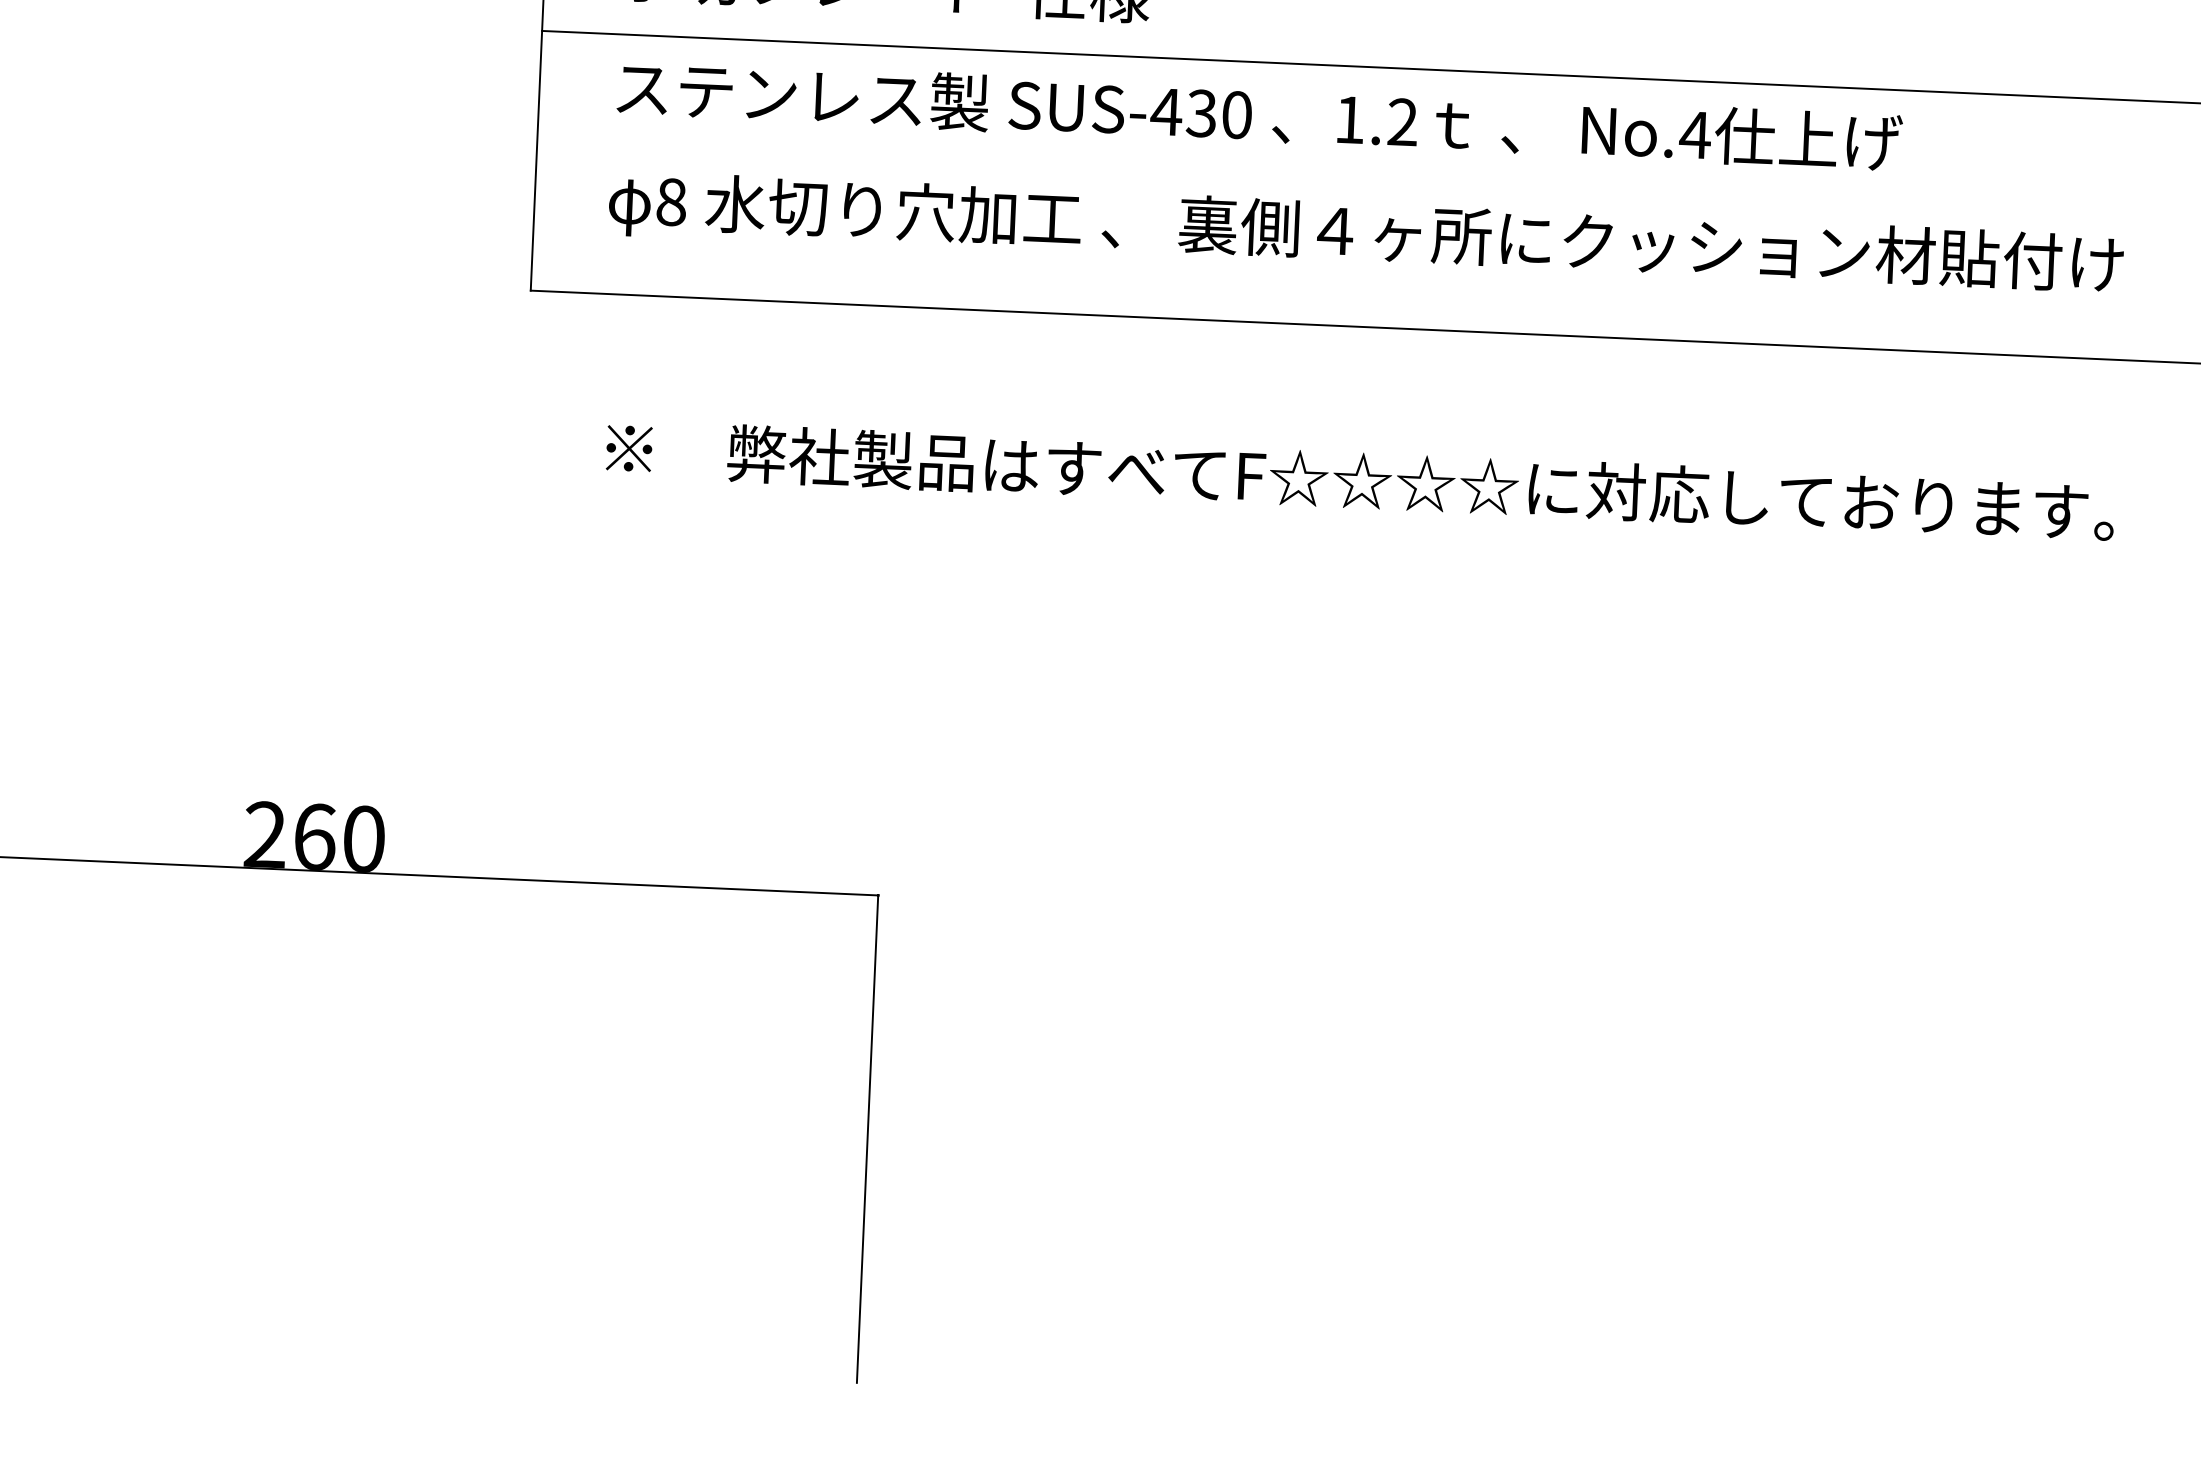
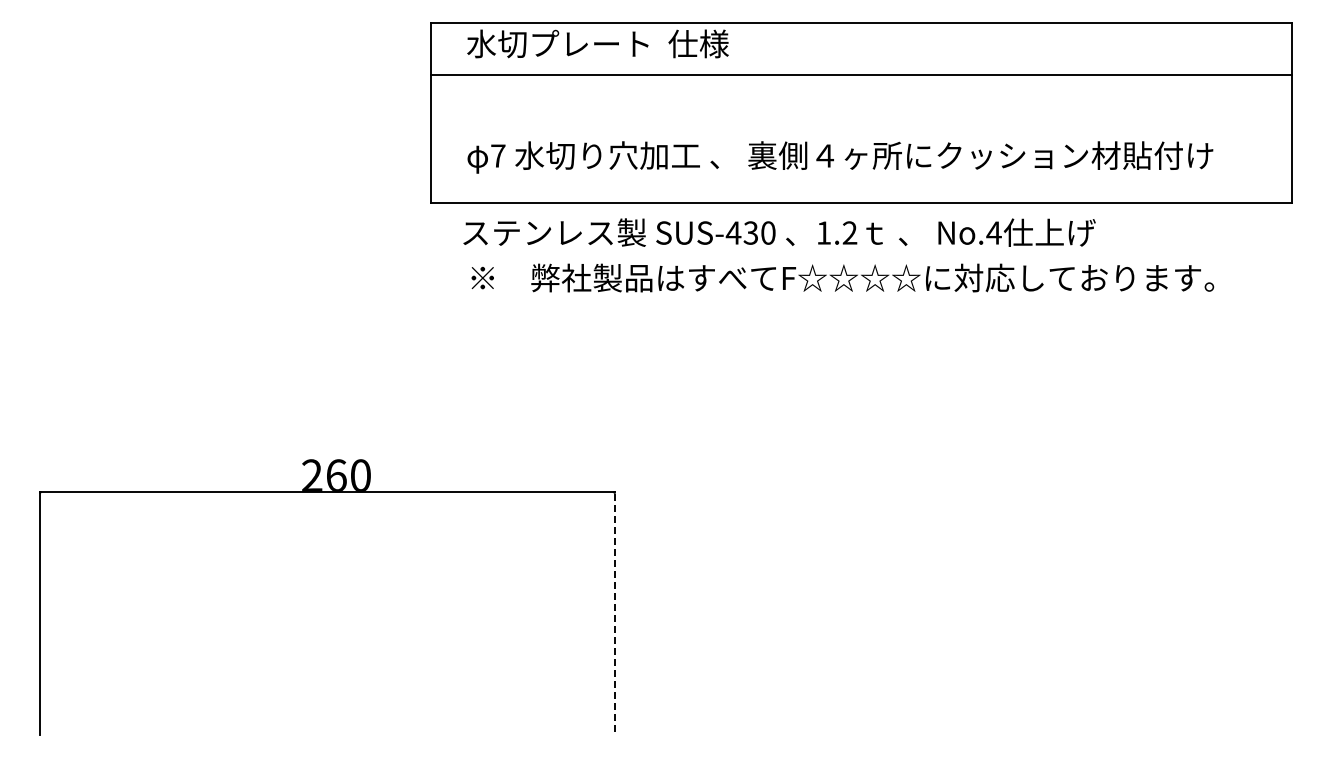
text: (1259, 114) -> (779, 232), moved
text: (672, 201) -> (498, 155), 8 -> 7
line: (867, 1137) -> (614, 611), solid -> dashed

